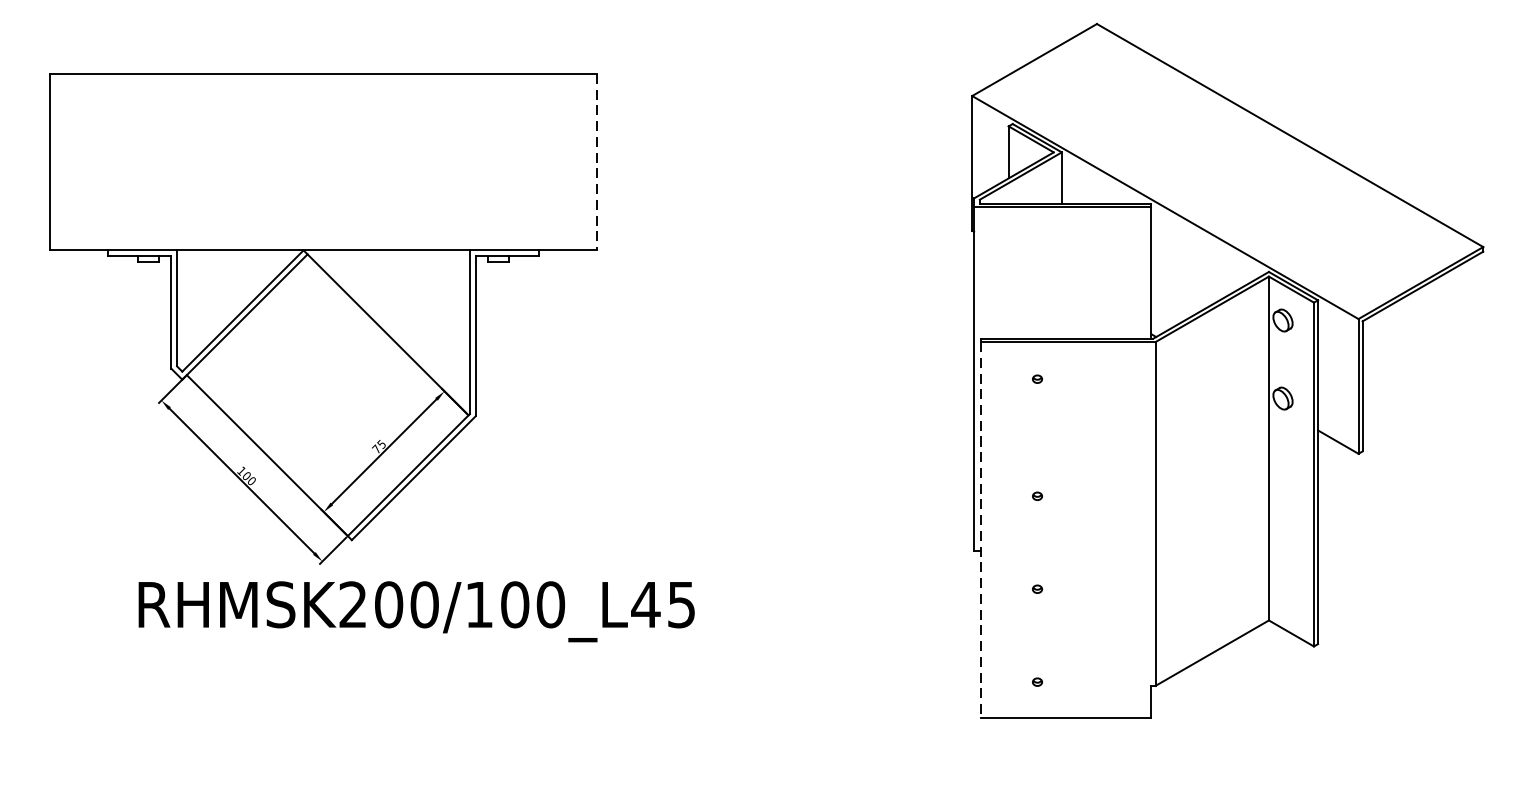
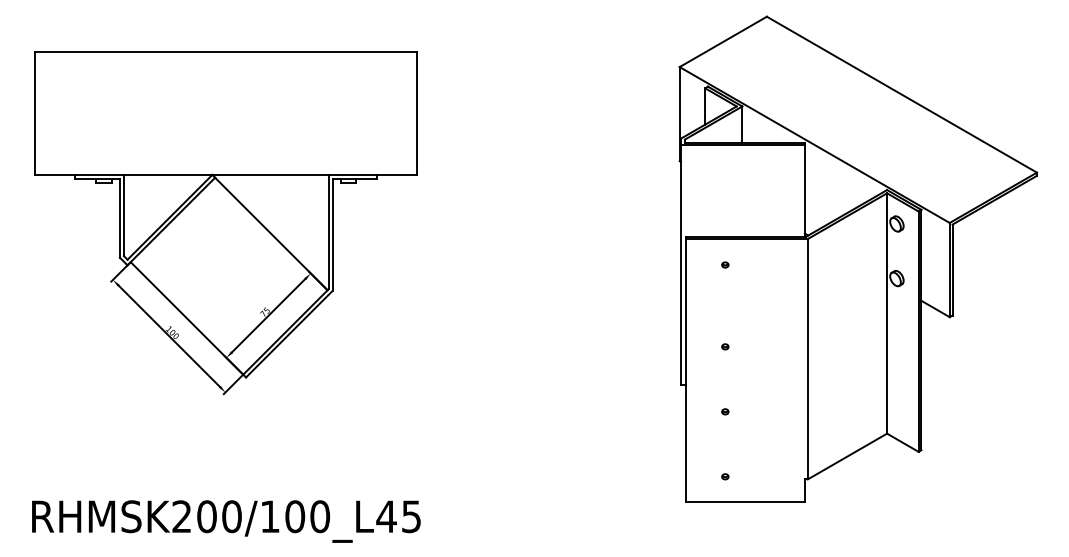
line: (597, 162) -> (417, 113), dashed -> solid
line: (980, 530) -> (685, 370), dashed -> solid
text: (416, 611) -> (226, 521), moved

